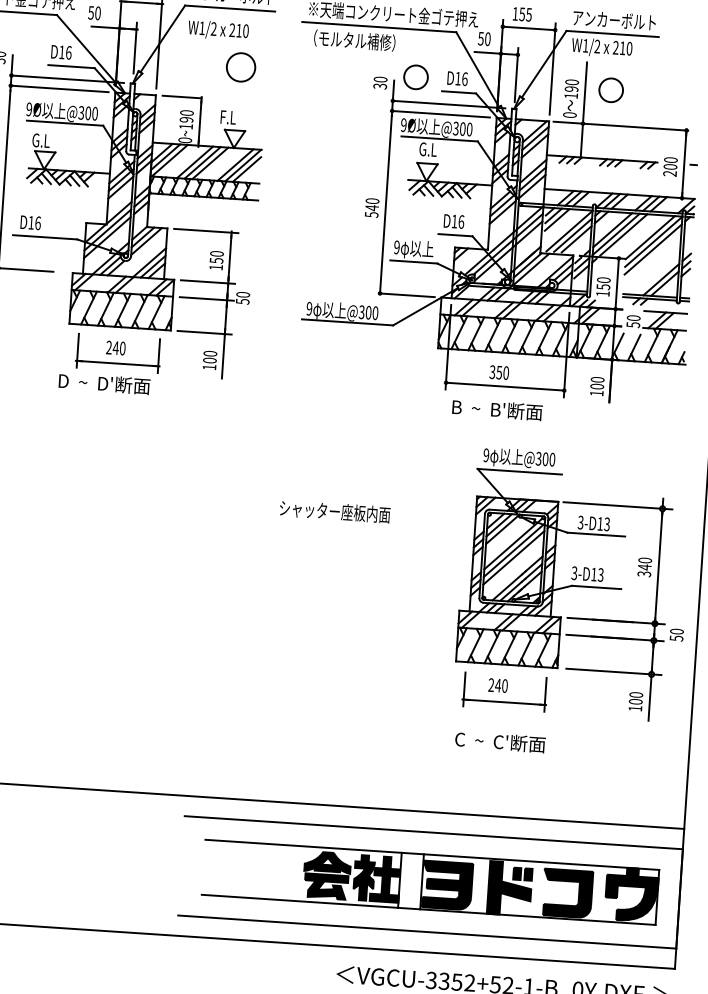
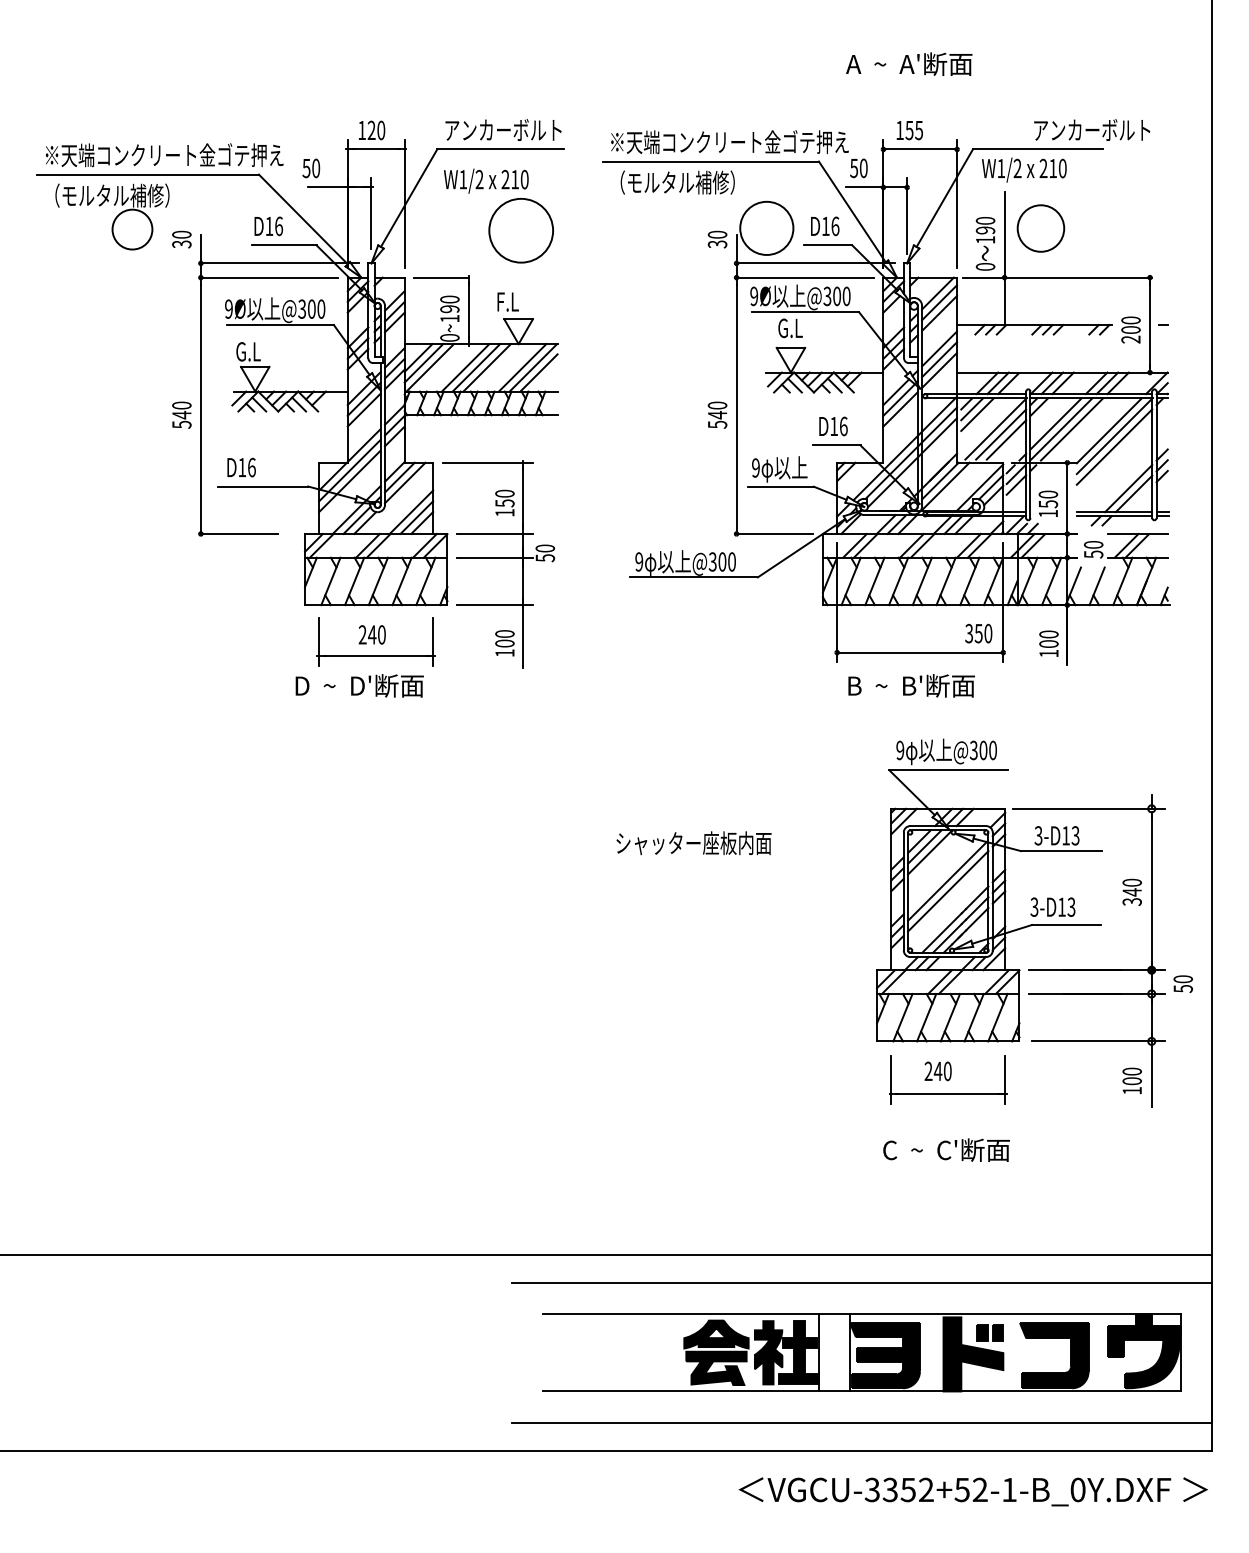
text: (614, 19) -> (1092, 129), moved
circle: (241, 67) -> (521, 230), size x1.6
circle: (415, 77) -> (766, 228), size x1.6
circle: (610, 89) -> (1040, 227), size x1.4
text: (499, 372) -> (978, 633), moved
line: (513, 543) -> (946, 871), removed

